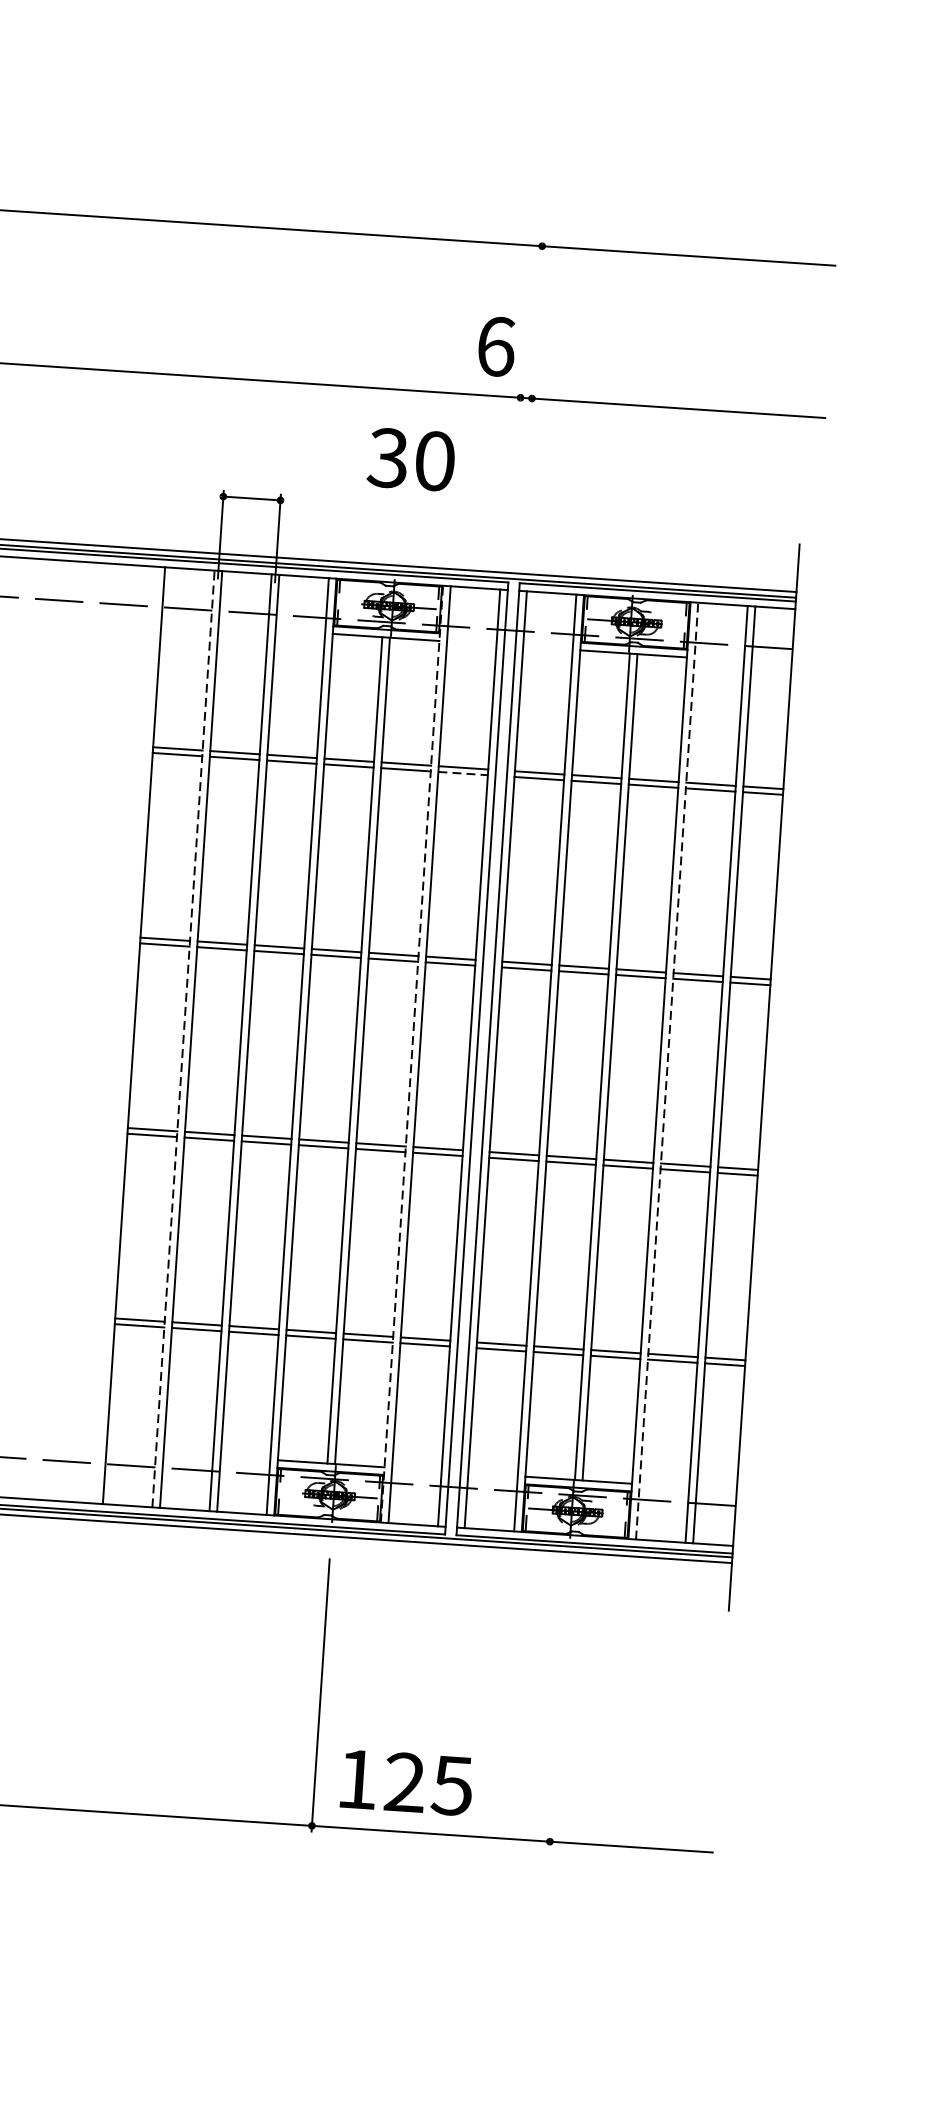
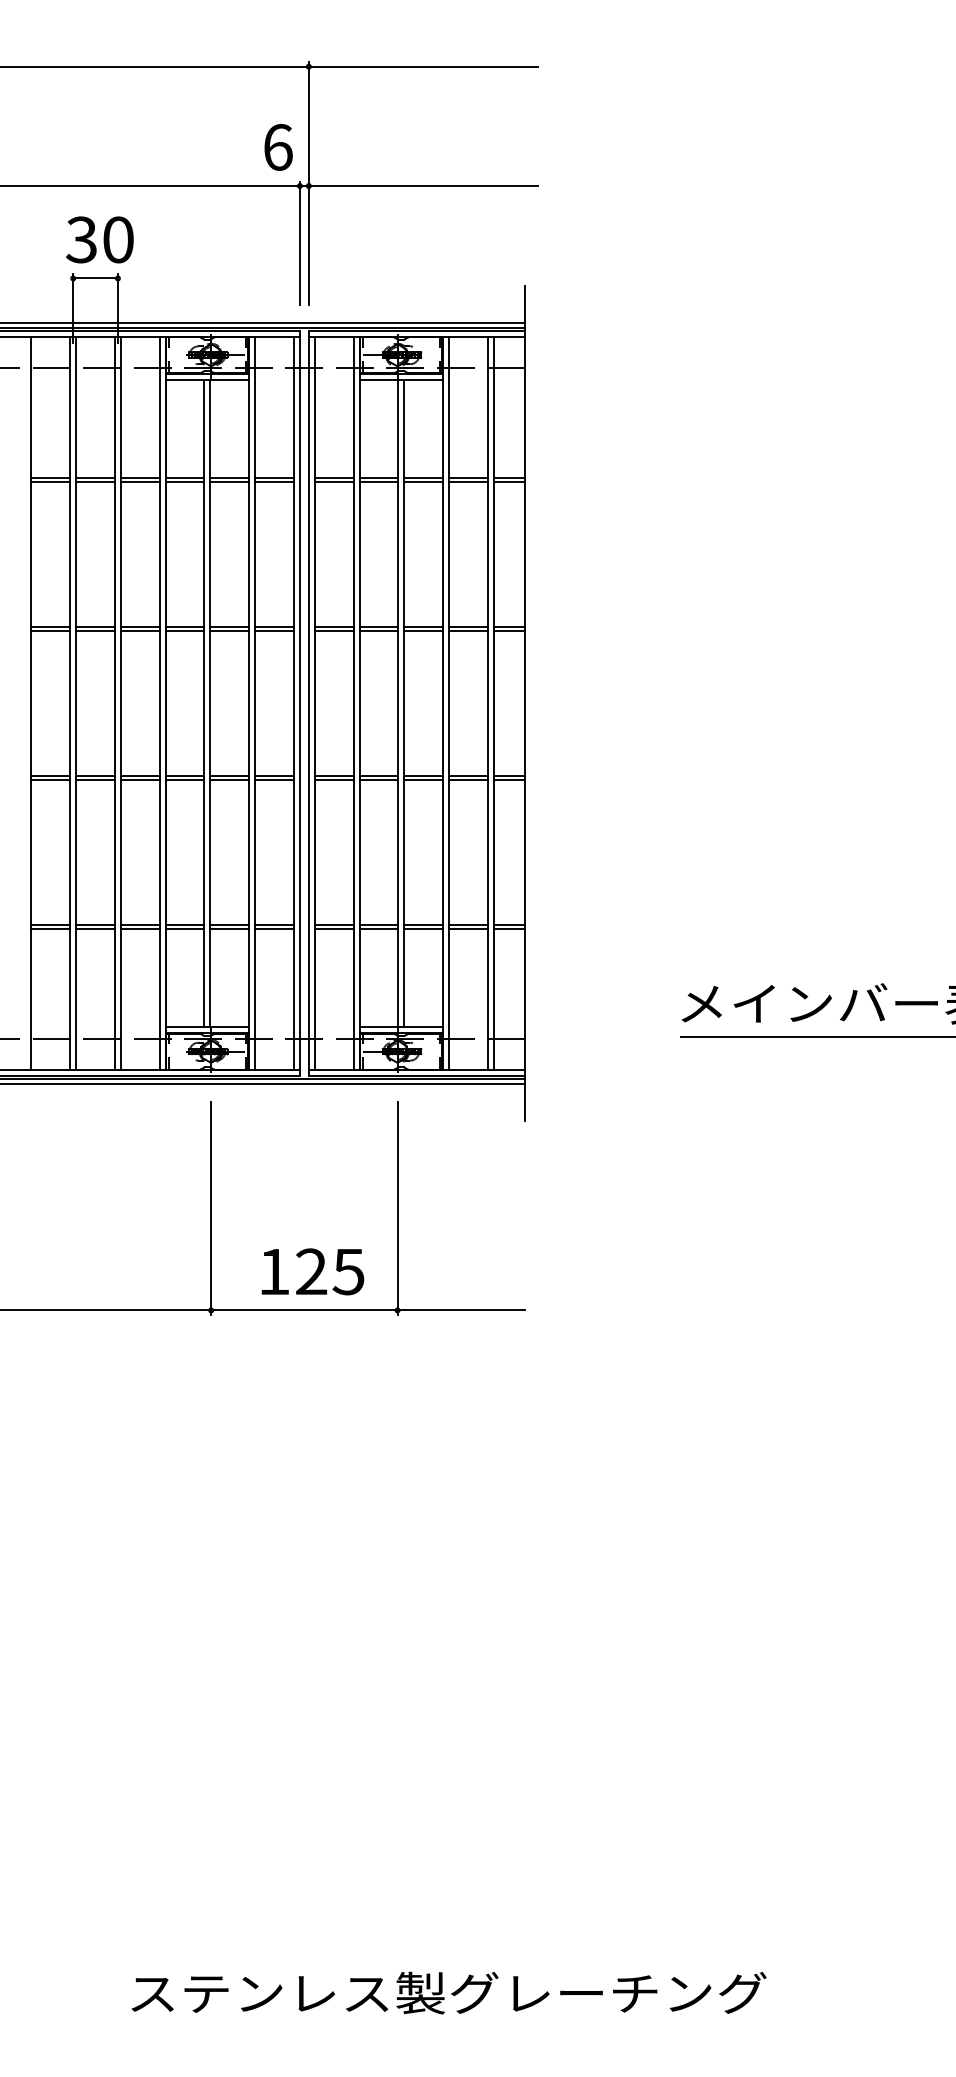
line: (531, 395) -> (308, 183), added
text: (410, 459) -> (99, 239), moved
line: (515, 471) -> (299, 243), added
line: (464, 774) -> (275, 482), dashed -> solid
line: (183, 1039) -> (70, 703), dashed -> solid
line: (412, 1054) -> (249, 703), dashed -> solid
line: (667, 1071) -> (449, 703), dashed -> solid
line: (558, 1710) -> (397, 1207), added
text: (406, 1782) -> (312, 1271), moved

